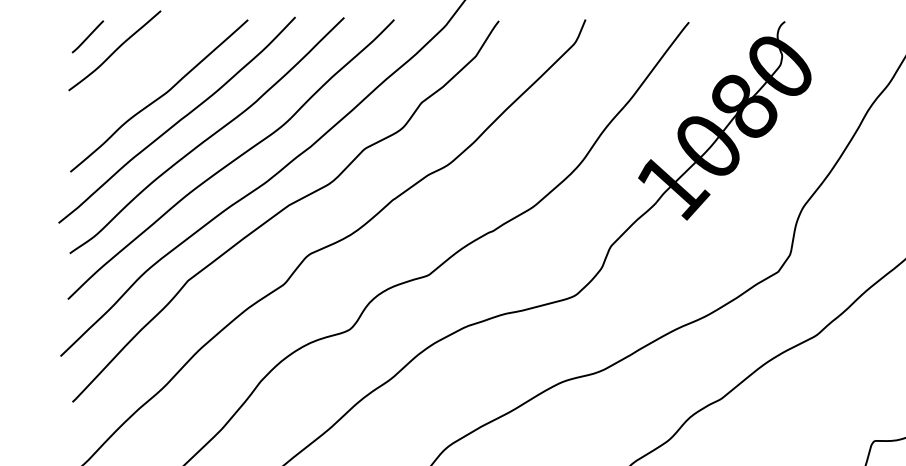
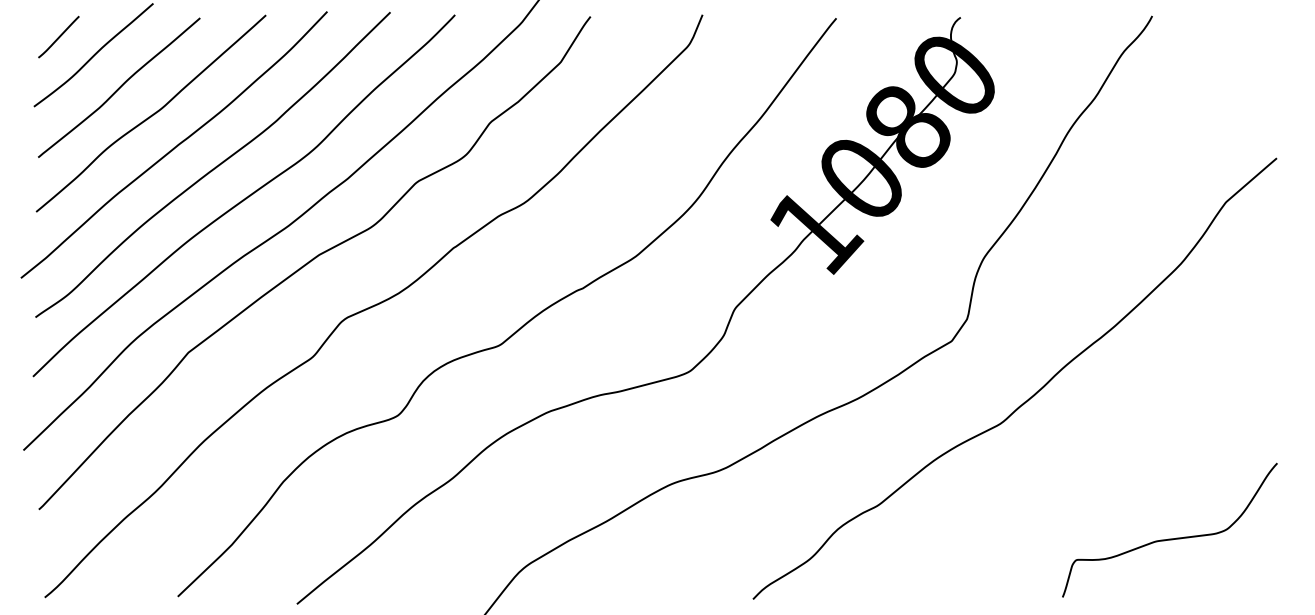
curve: (134, 75) -> (119, 87), added

